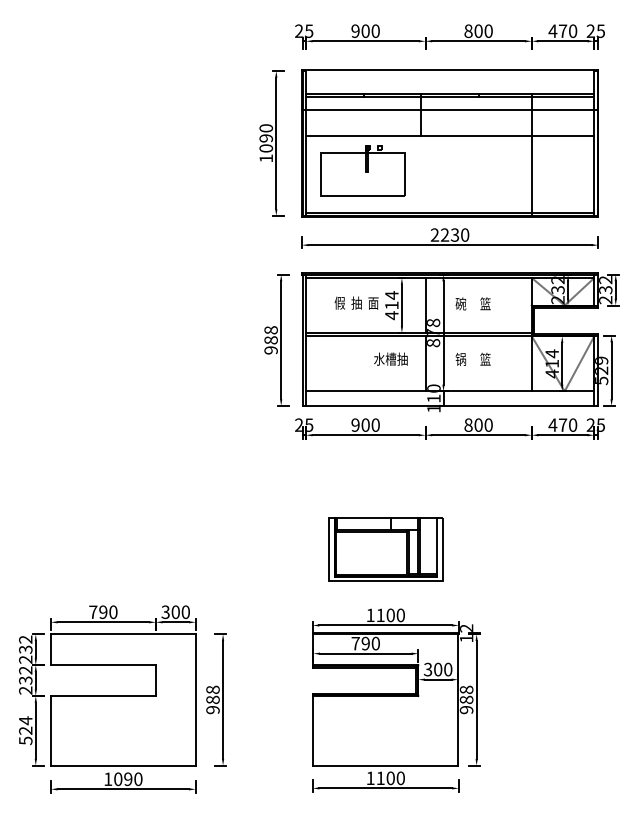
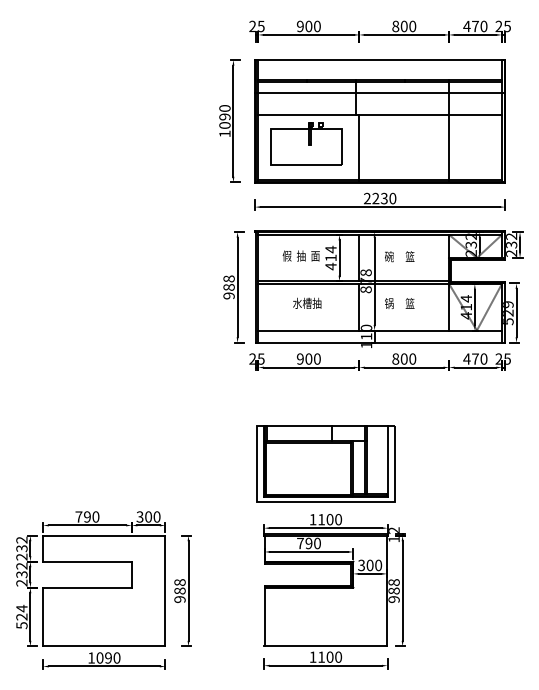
line: (425, 175) -> (359, 148), added
text: (391, 358) -> (307, 302), moved
part: (385, 548) -> (325, 463), size x1.43

